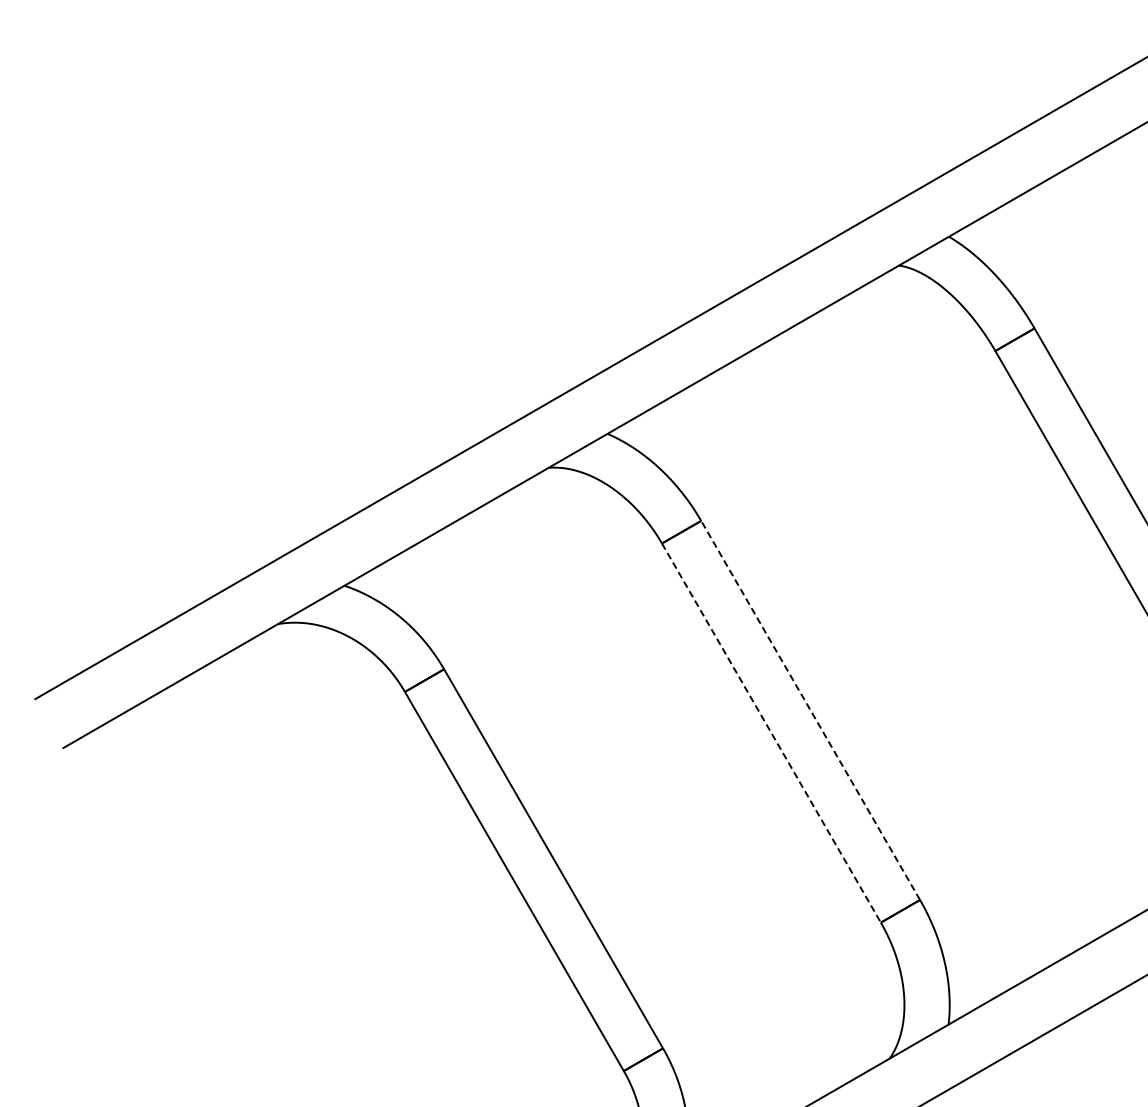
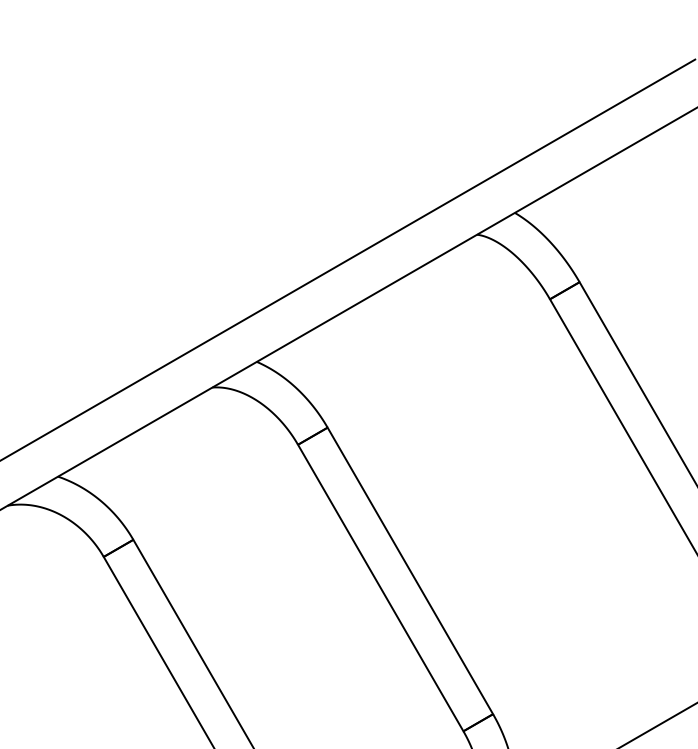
line: (810, 710) -> (410, 570), dashed -> solid
line: (771, 733) -> (380, 588), dashed -> solid

